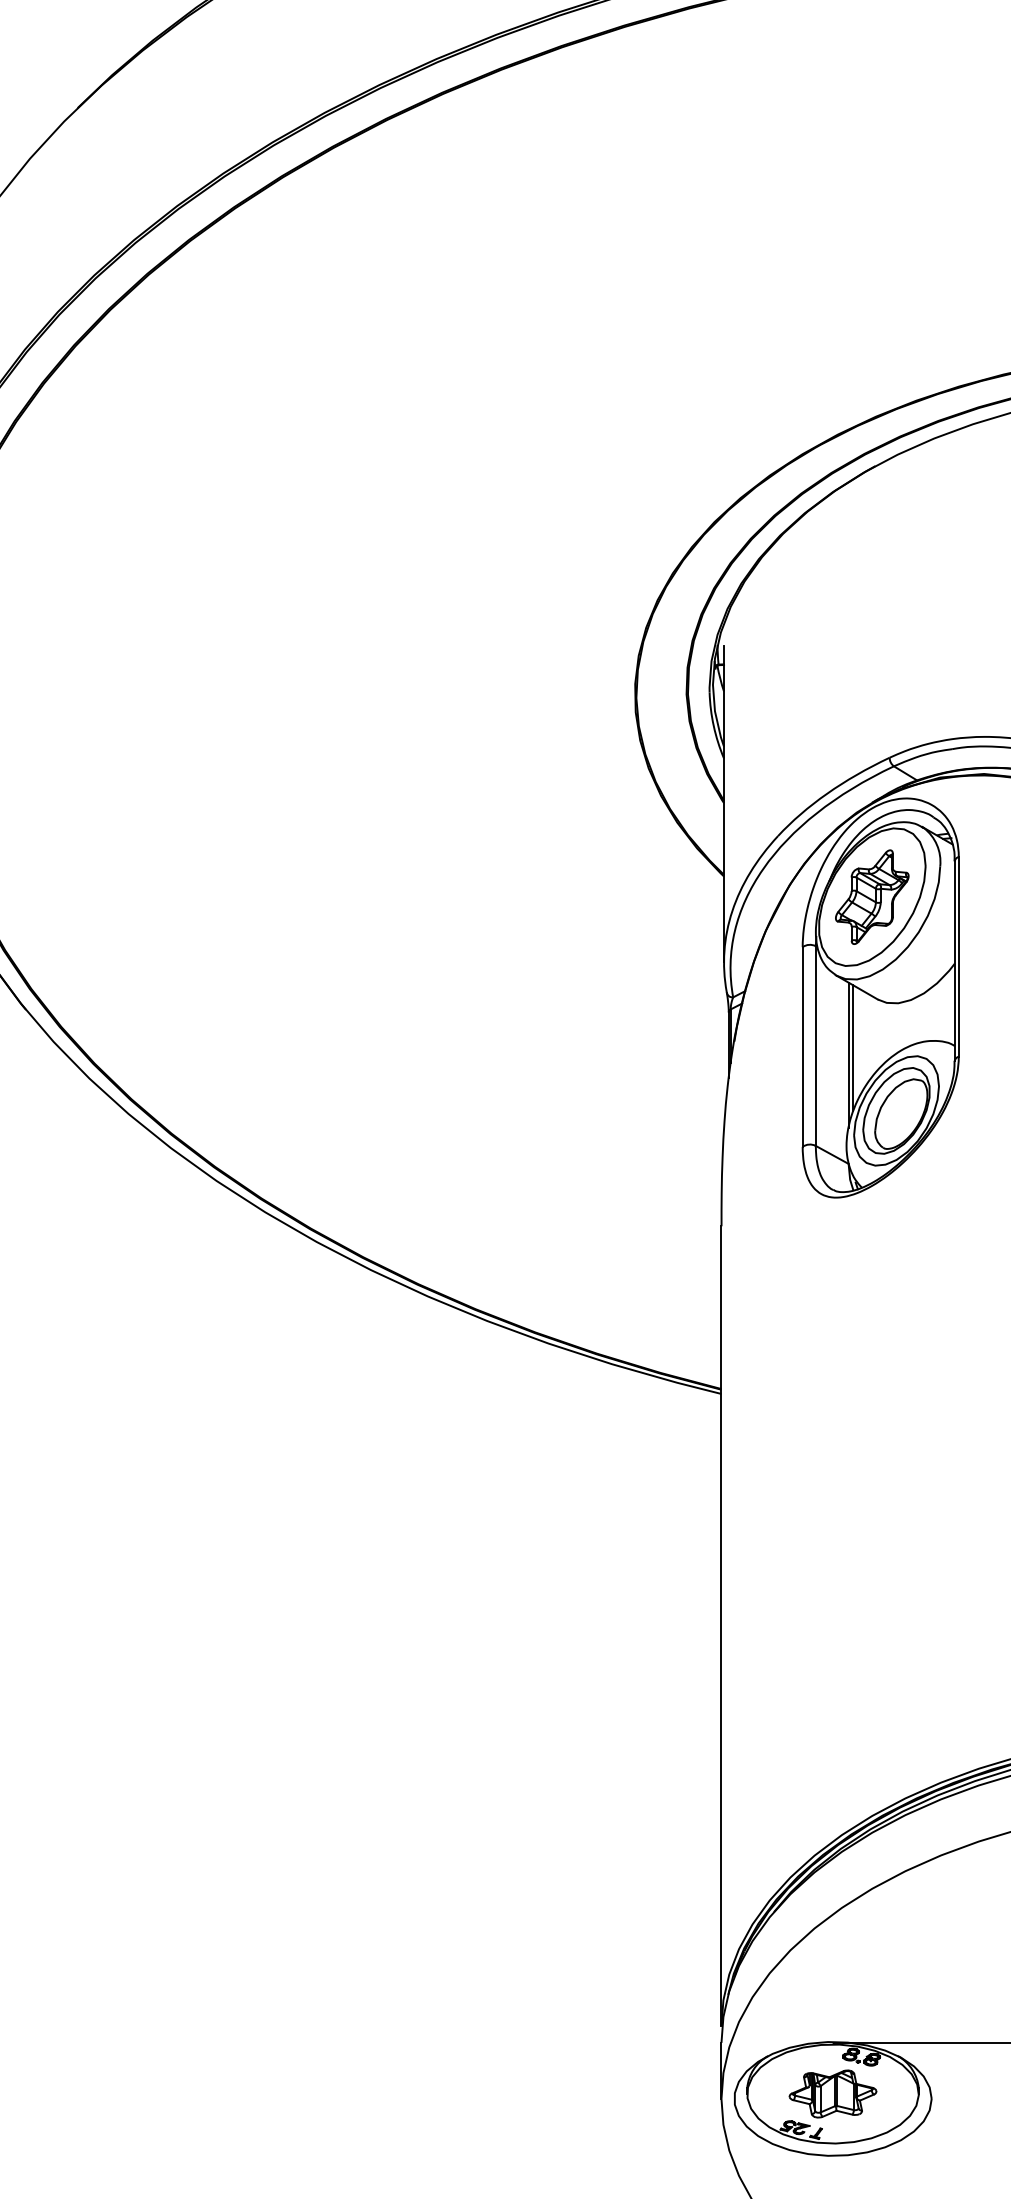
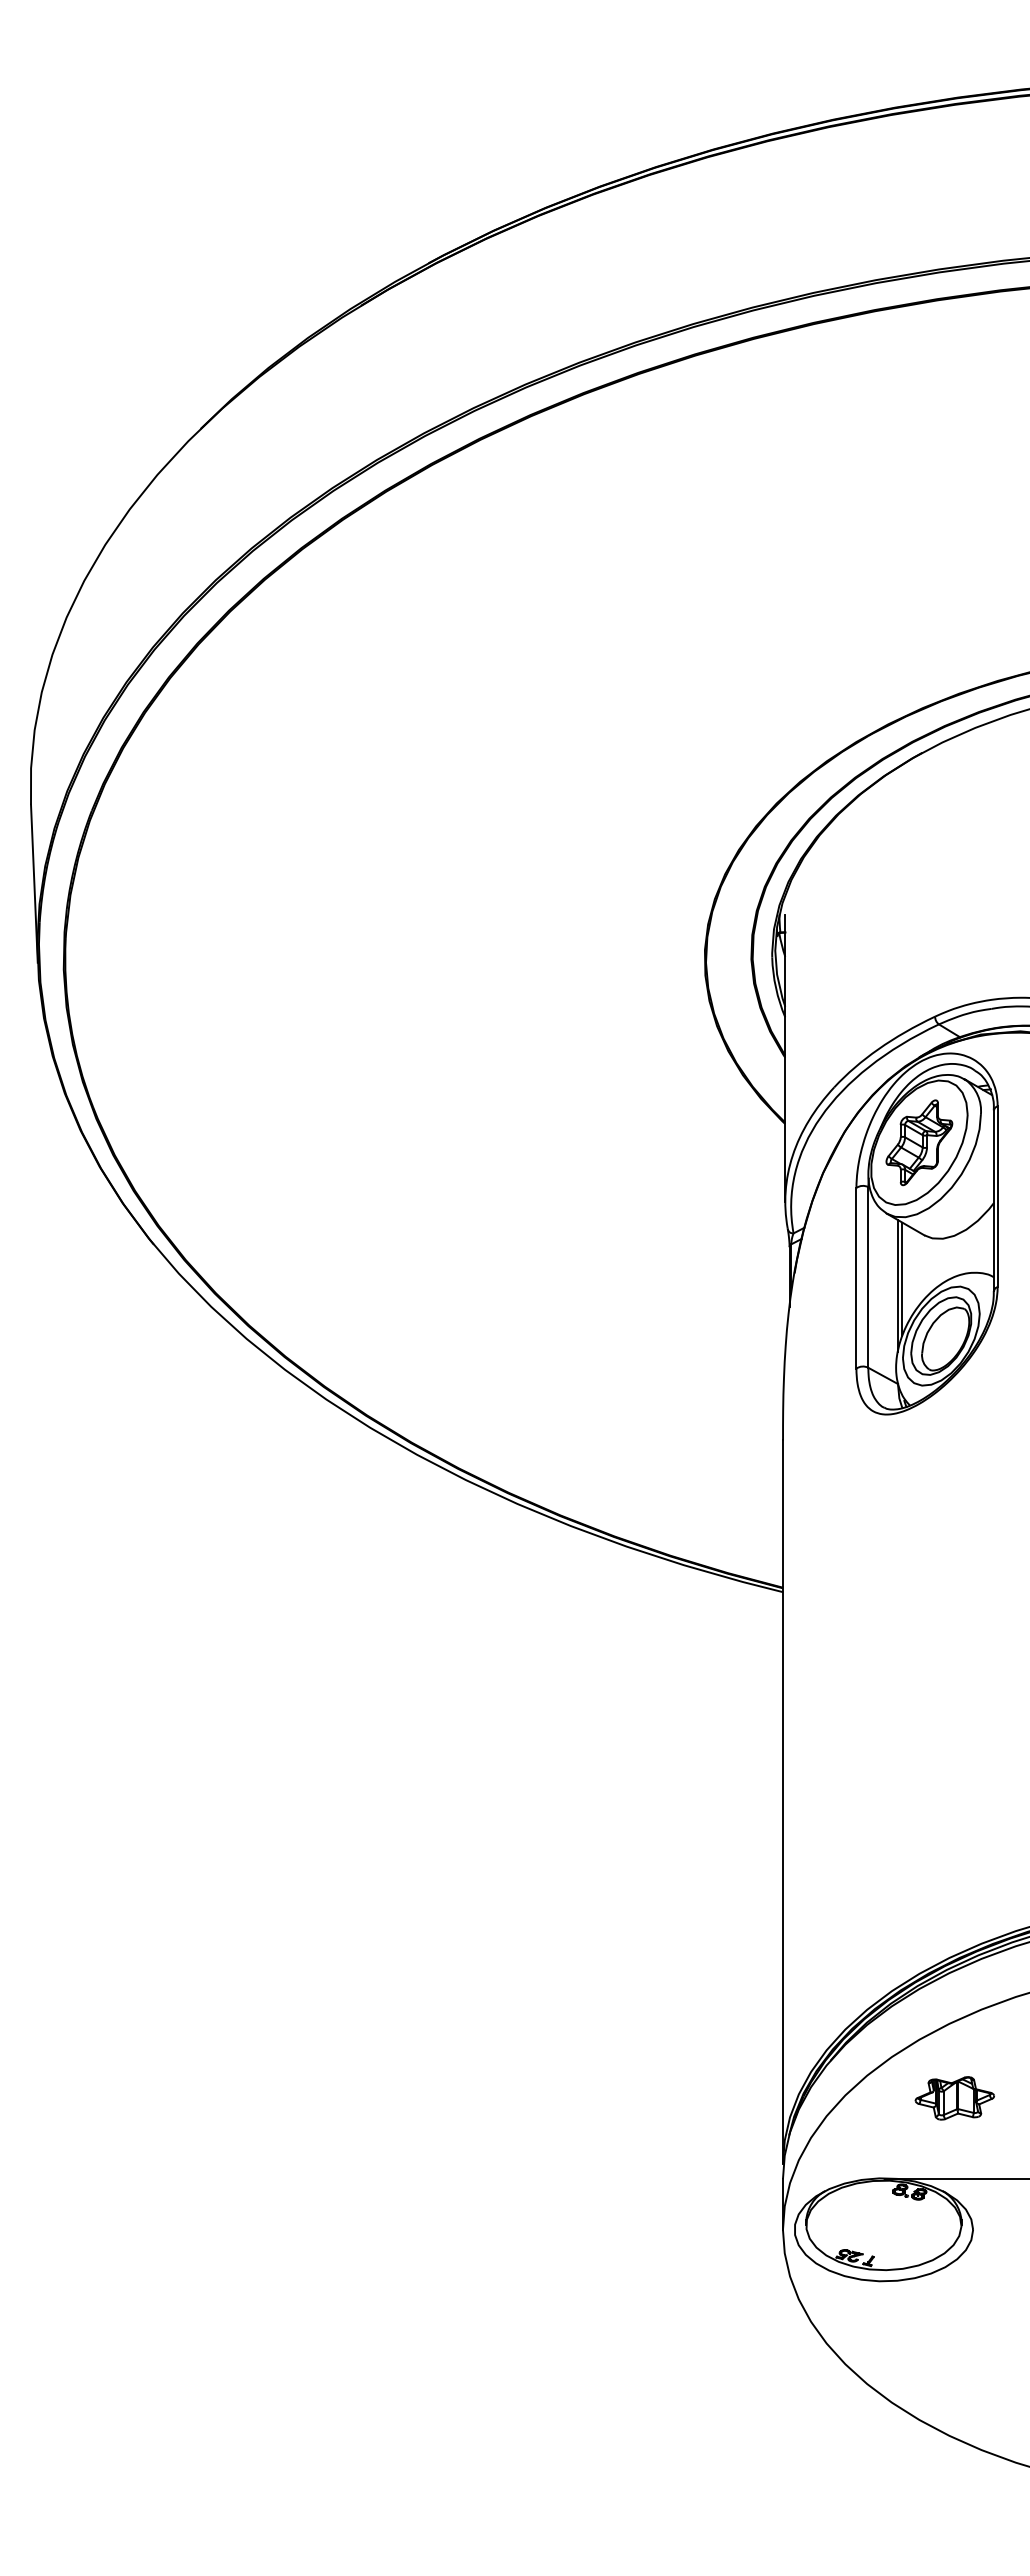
part: (832, 2094) -> (954, 2098), moved

